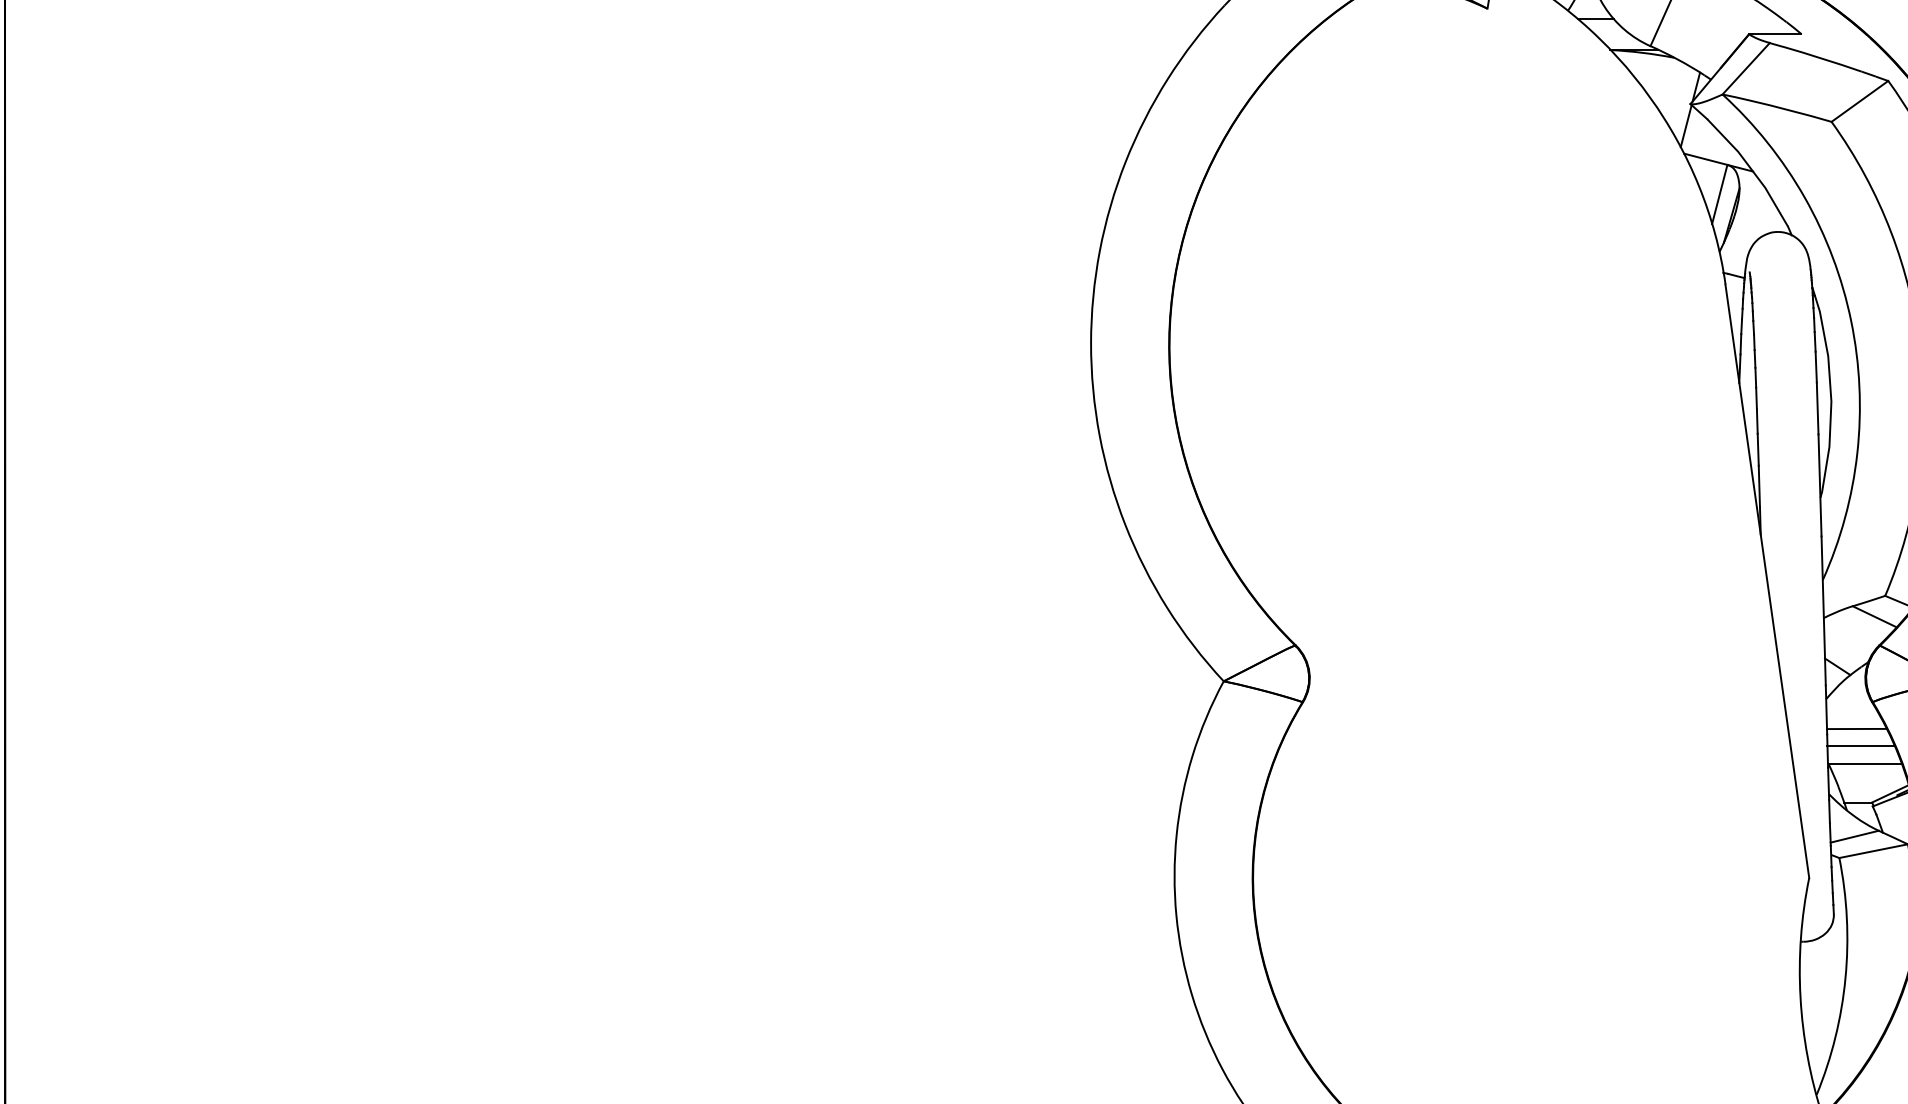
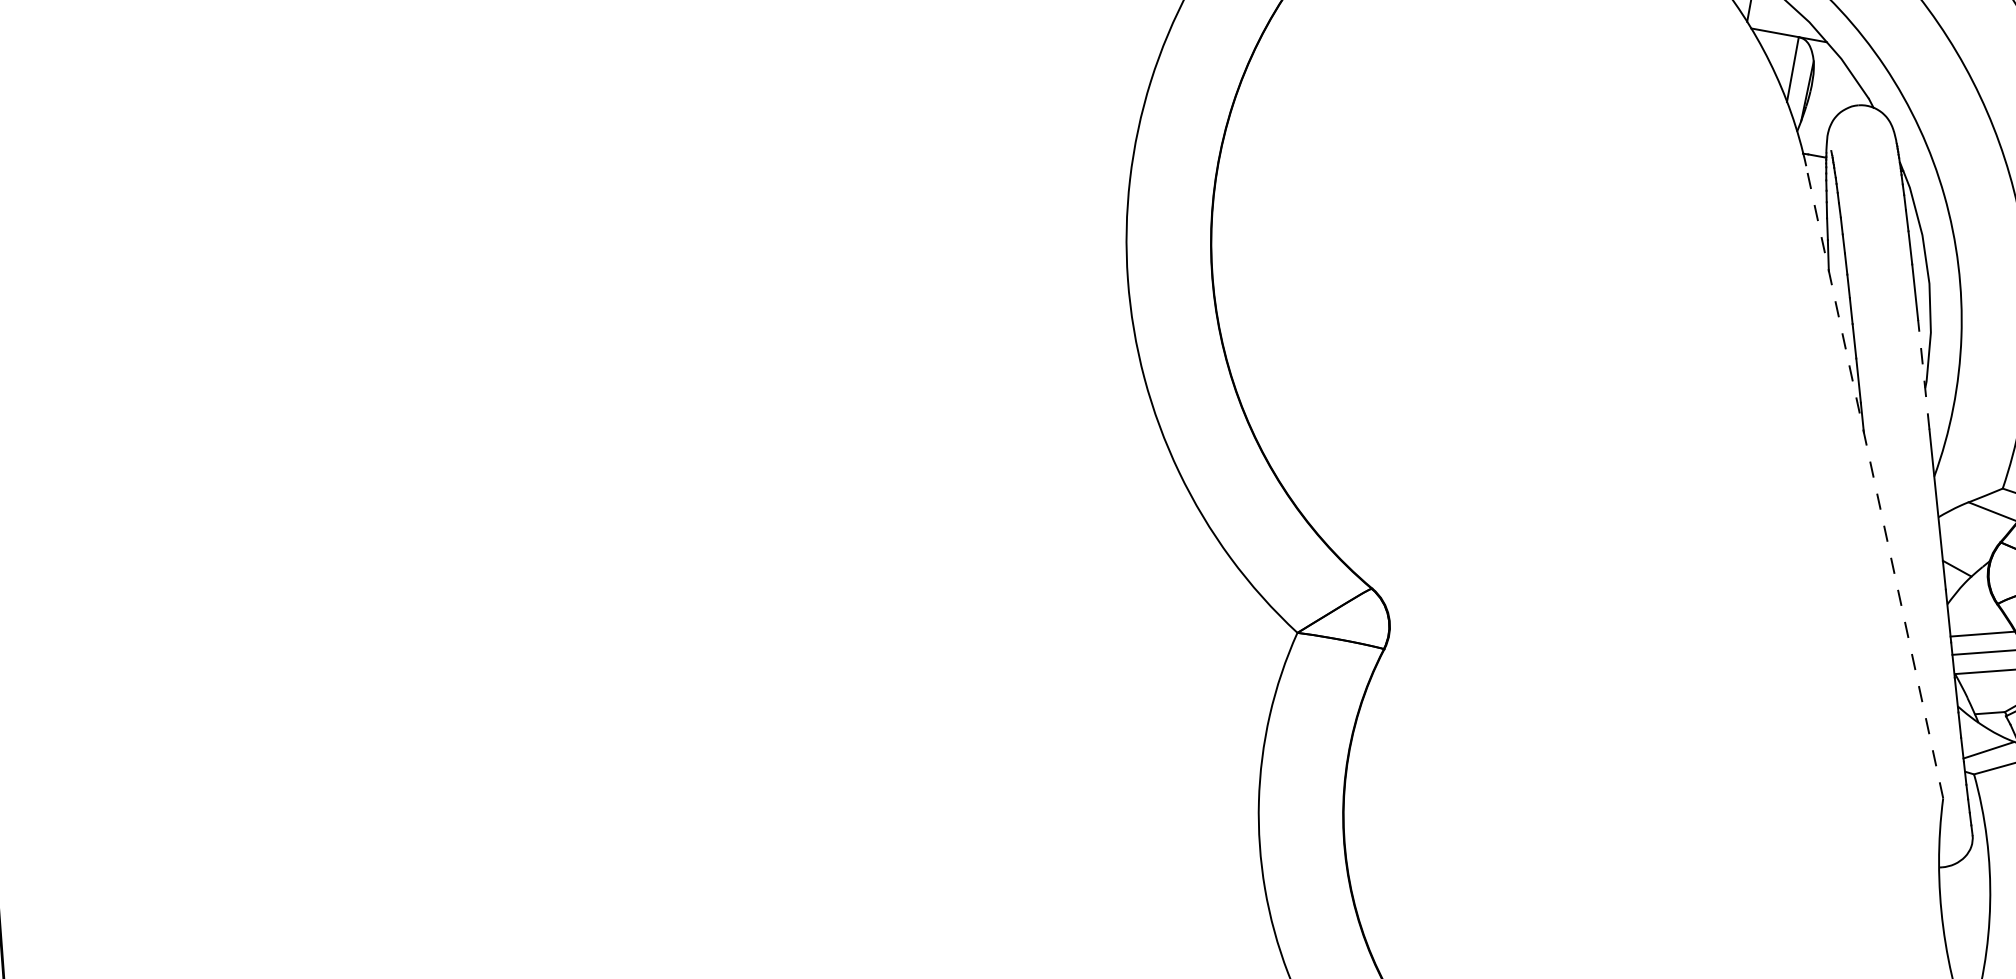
line: (1820, 484) -> (1924, 373), solid -> dashed
line: (1767, 581) -> (1874, 482), solid -> dashed

